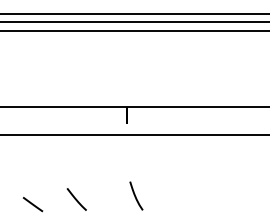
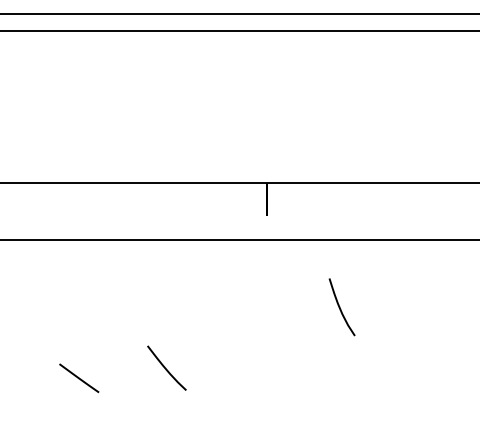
curve: (135, 195) -> (340, 306), moved

